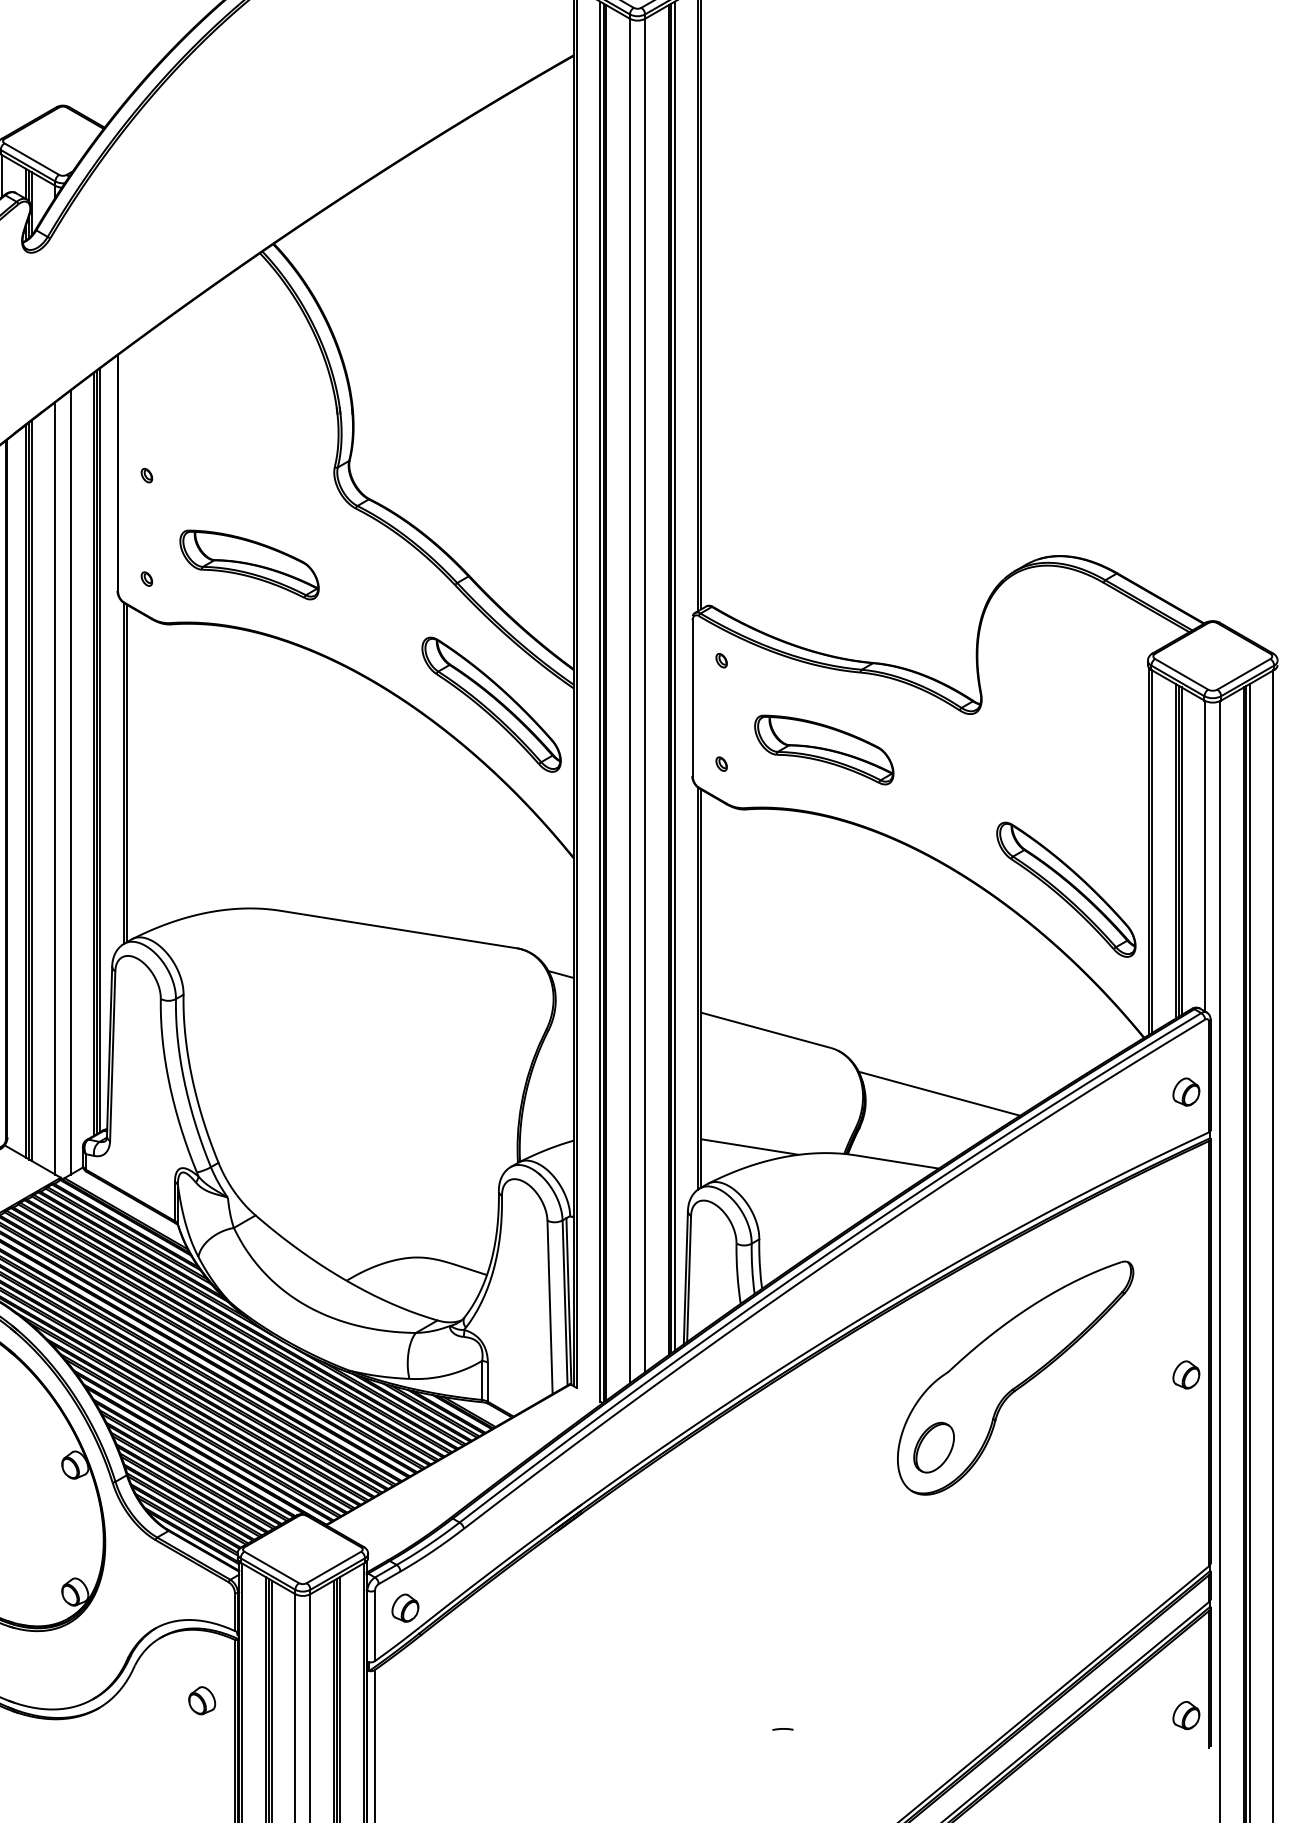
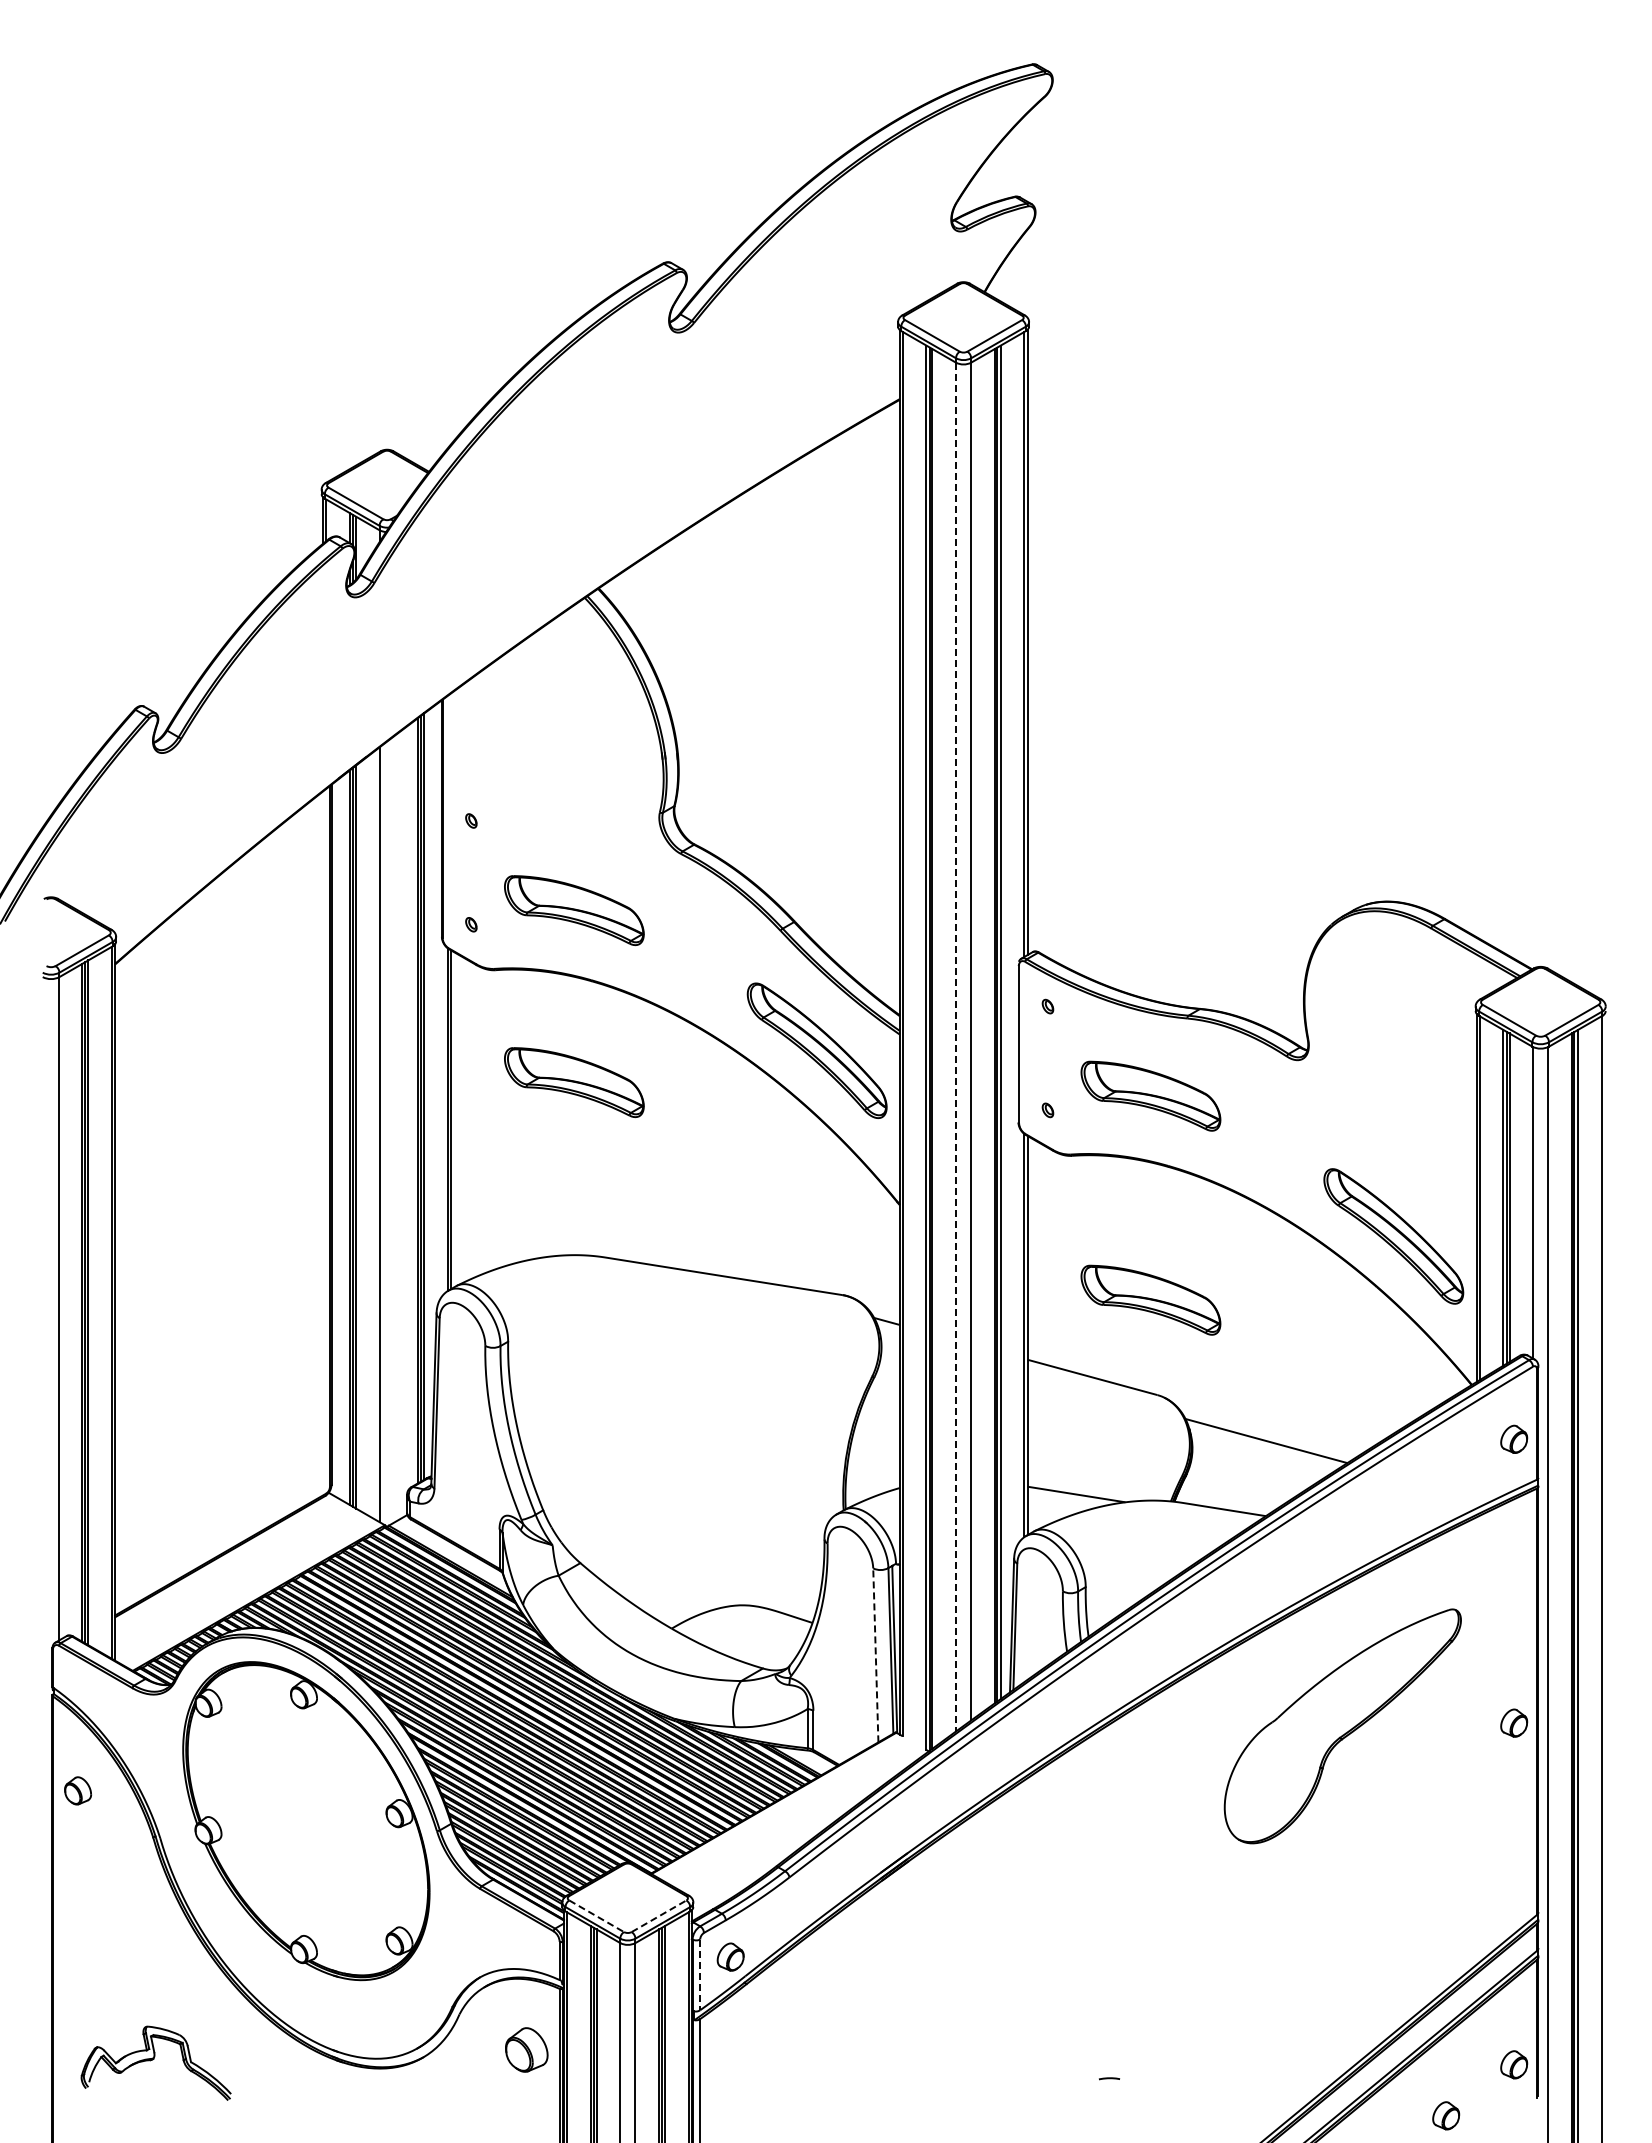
line: (629, 701) -> (955, 1047), solid -> dashed
part: (249, 736) -> (574, 1082), added
line: (70, 782) -> (394, 1128), removed
part: (823, 952) -> (1150, 1299), added
line: (549, 1306) -> (875, 1654), solid -> dashed
part: (933, 1447) -> (1260, 1795), removed
line: (271, 1567) -> (596, 1916), solid -> dashed
line: (334, 1567) -> (659, 1916), solid -> dashed
line: (375, 1626) -> (700, 1975), solid -> dashed
part: (201, 1700) -> (526, 2049), size x1.6
part: (1118, 1766) -> (1446, 2115), added

